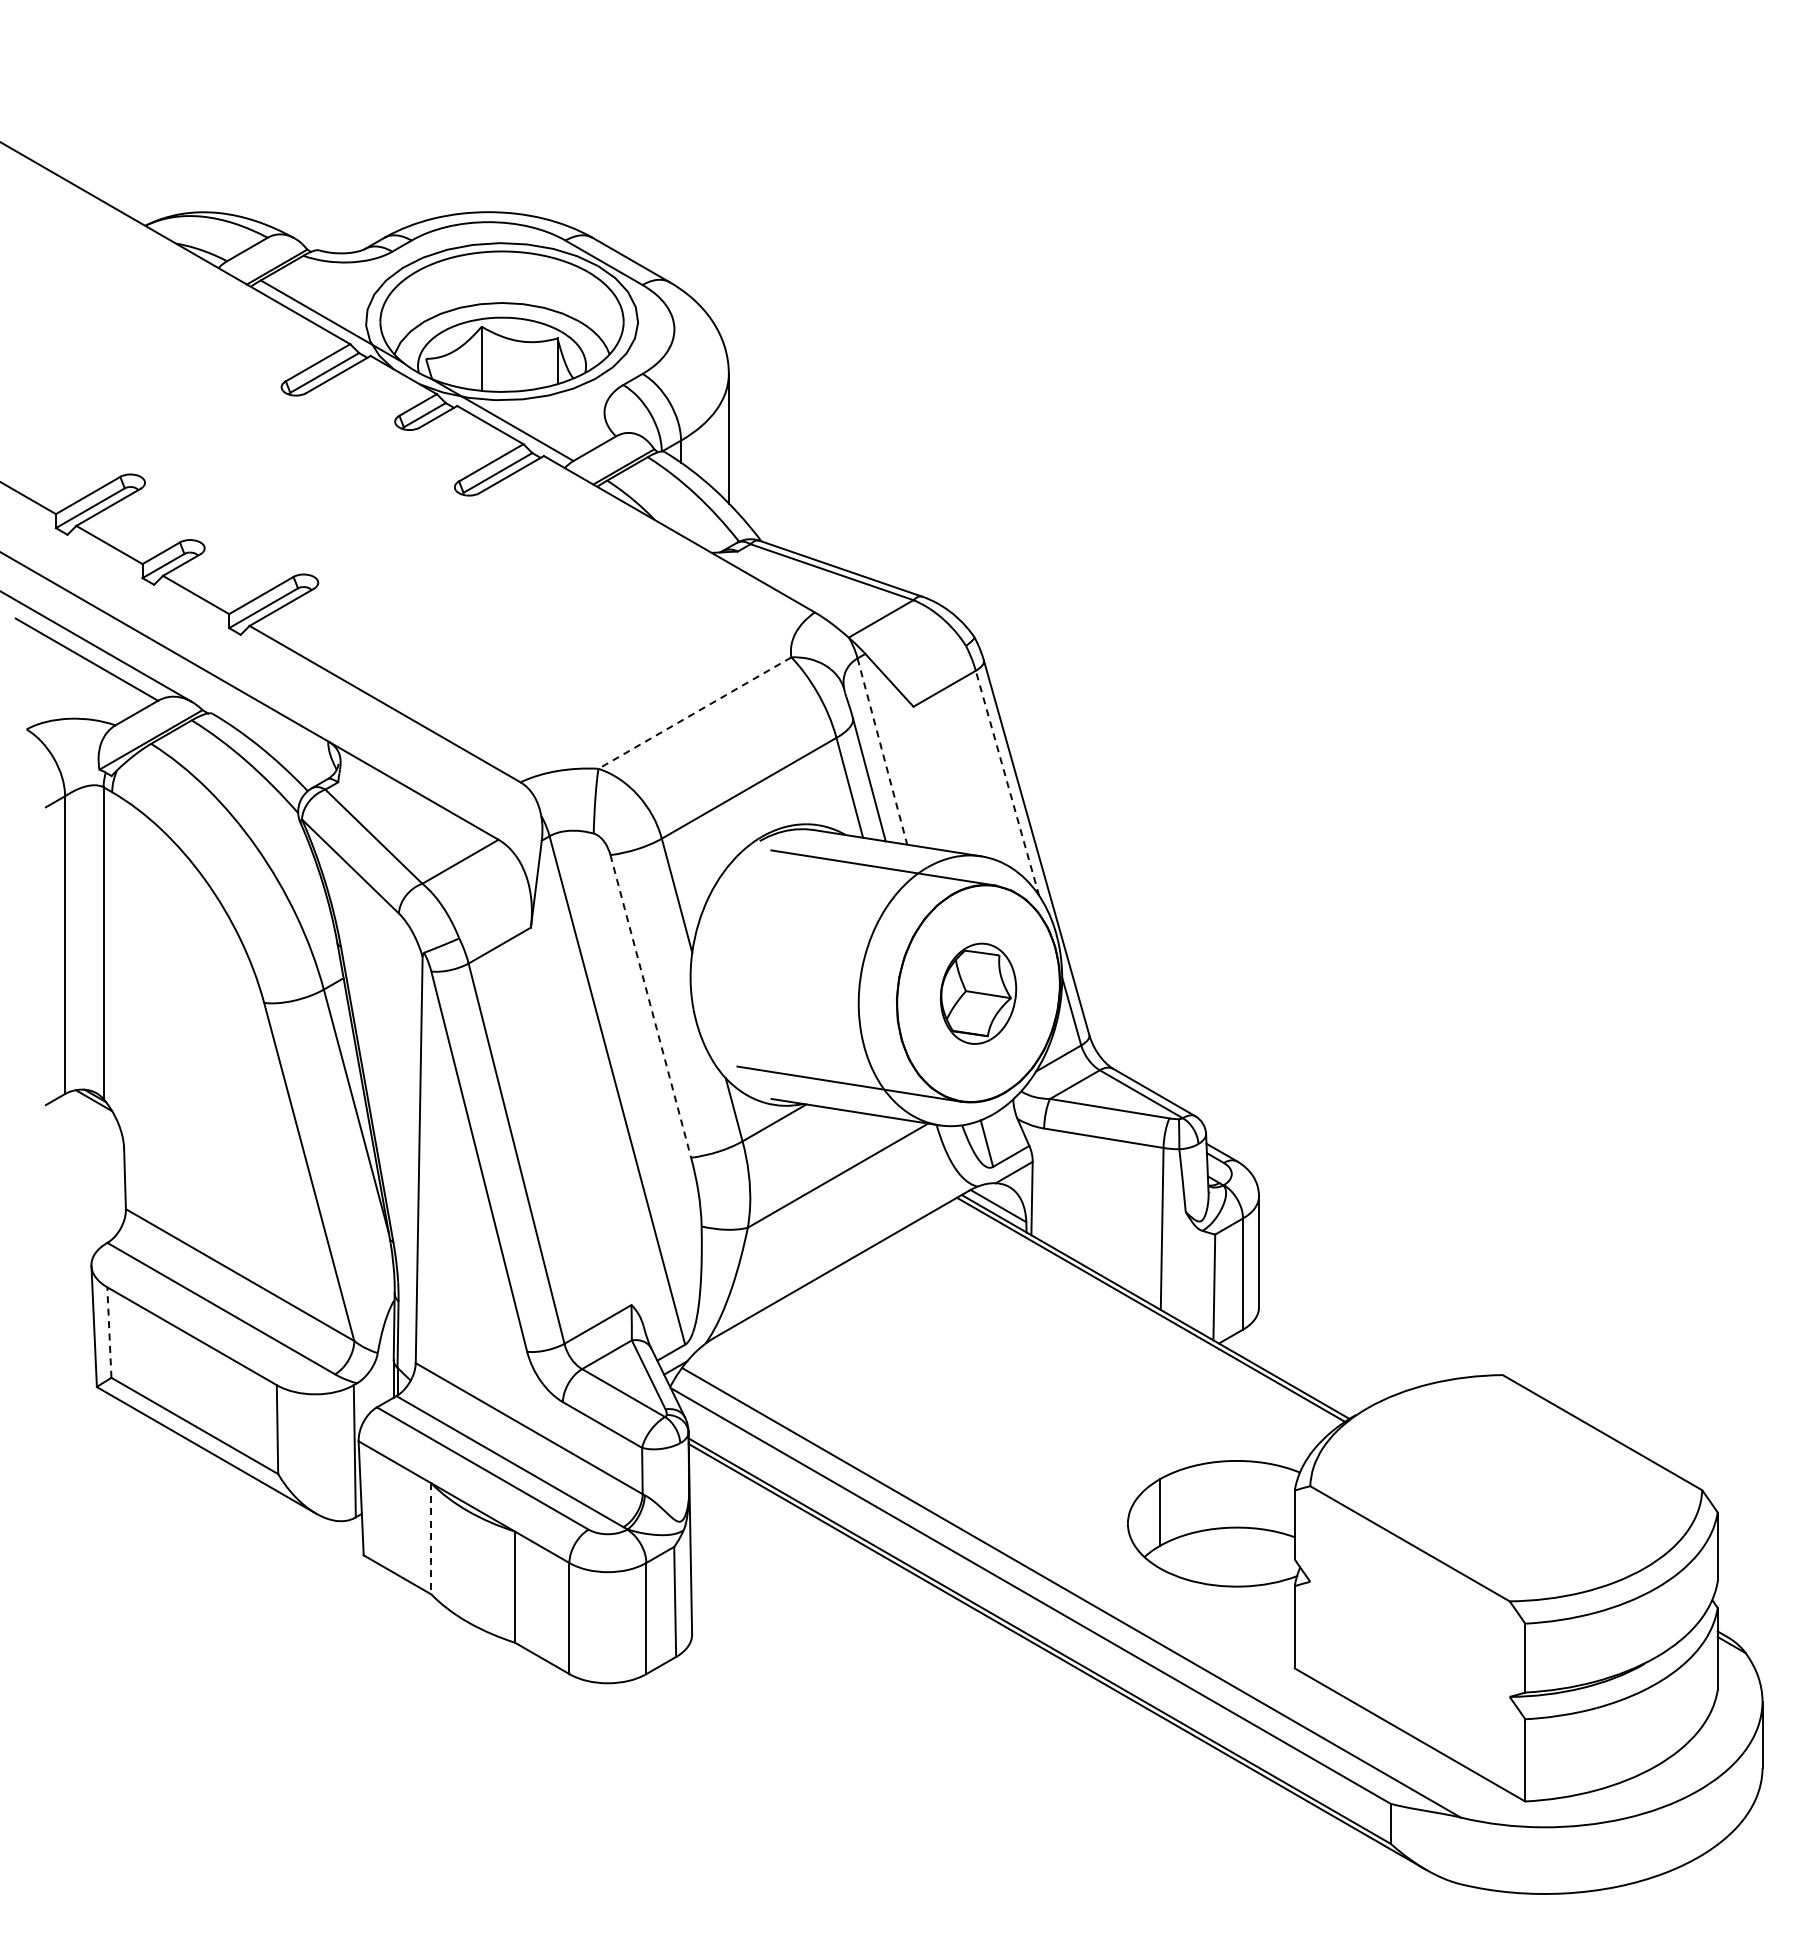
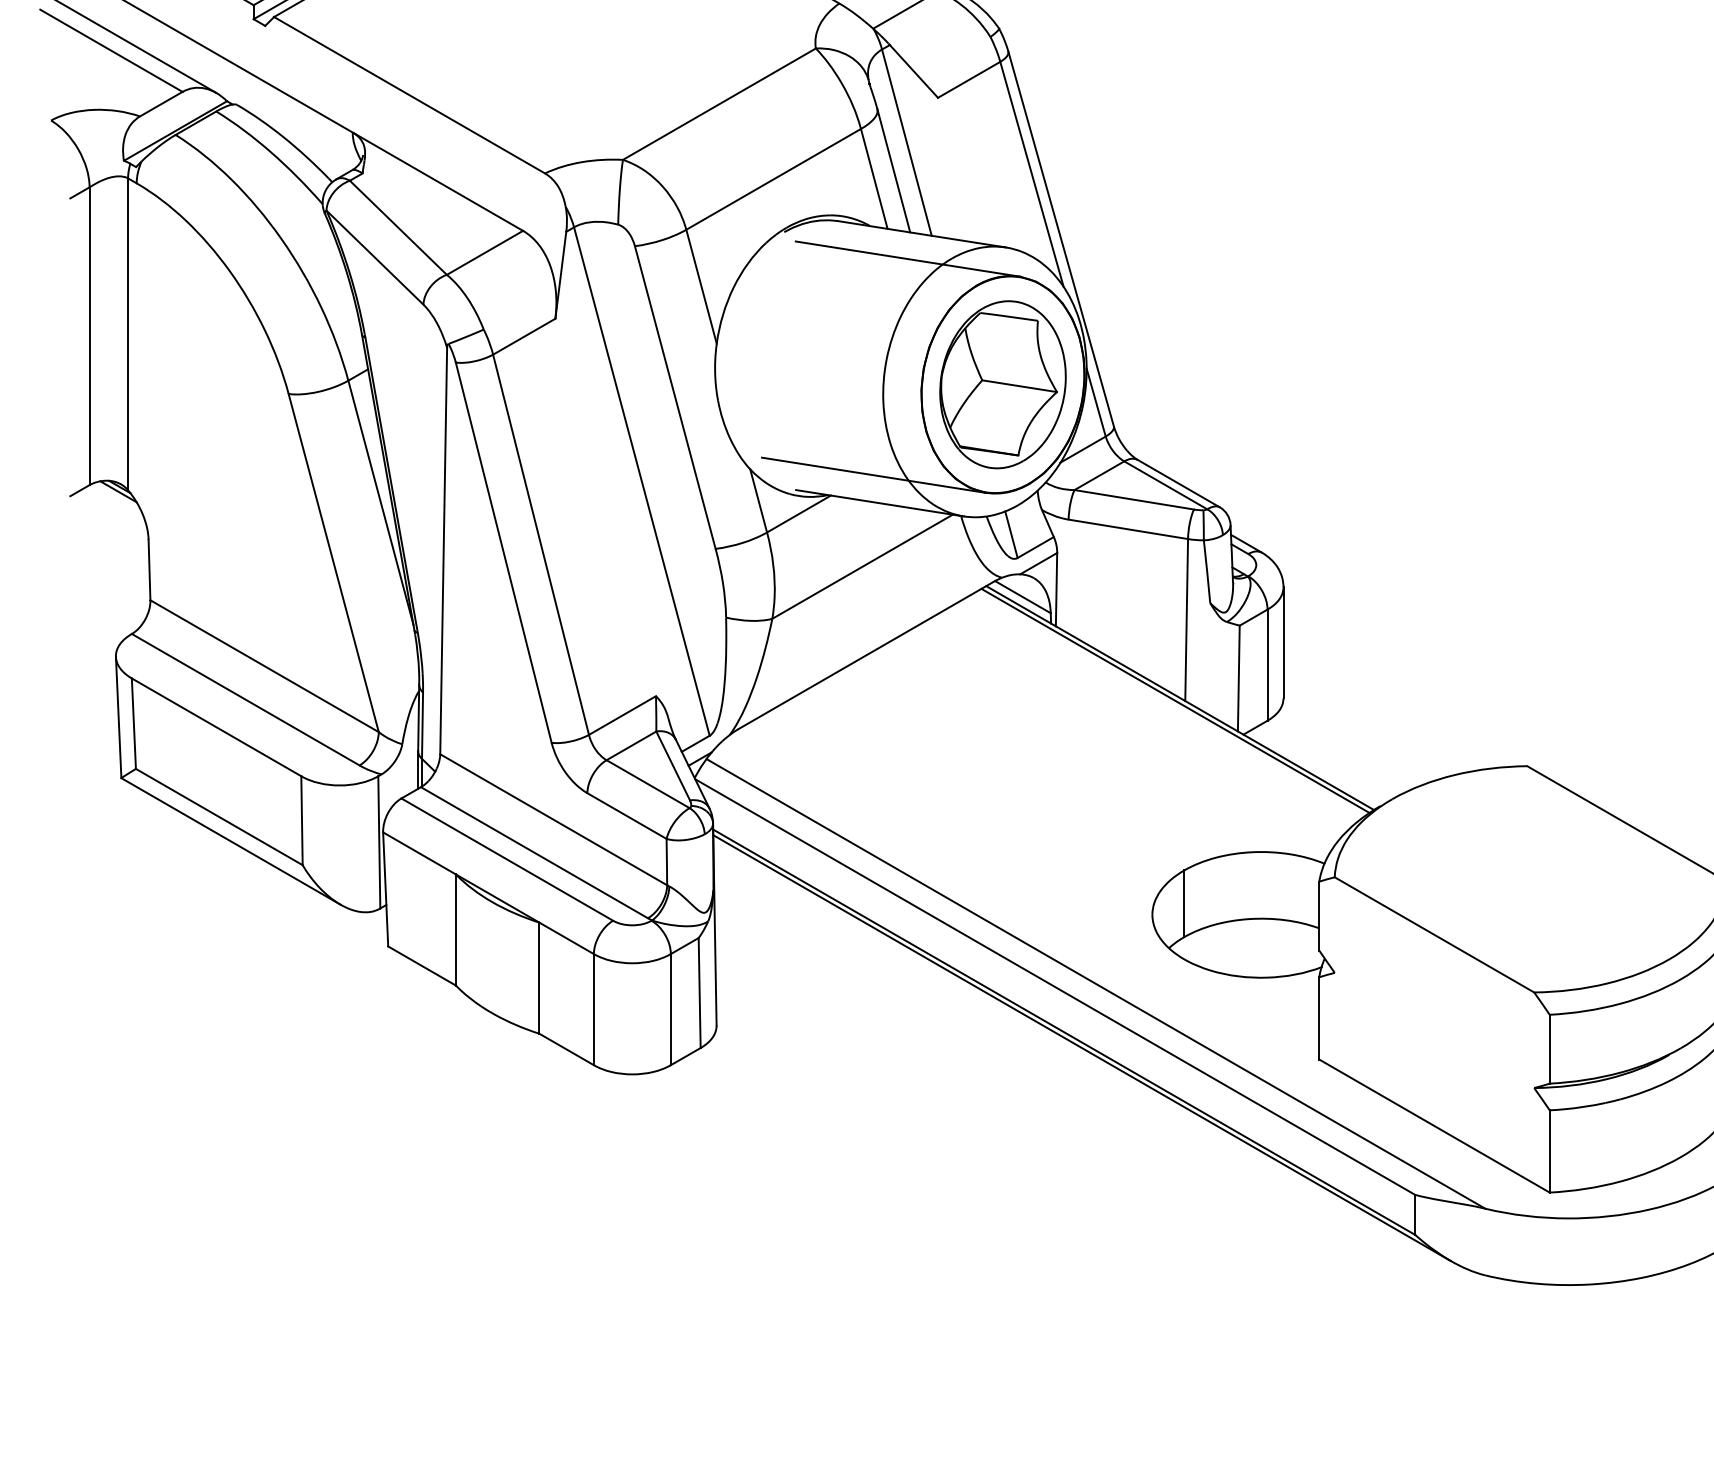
line: (694, 713) -> (718, 104), dashed -> solid
line: (882, 752) -> (906, 143), dashed -> solid
line: (1007, 783) -> (1031, 174), dashed -> solid
part: (978, 993) -> (1002, 384), size x1.67
line: (650, 1006) -> (674, 397), dashed -> solid
line: (109, 1332) -> (133, 723), dashed -> solid
line: (431, 1538) -> (455, 929), dashed -> solid

